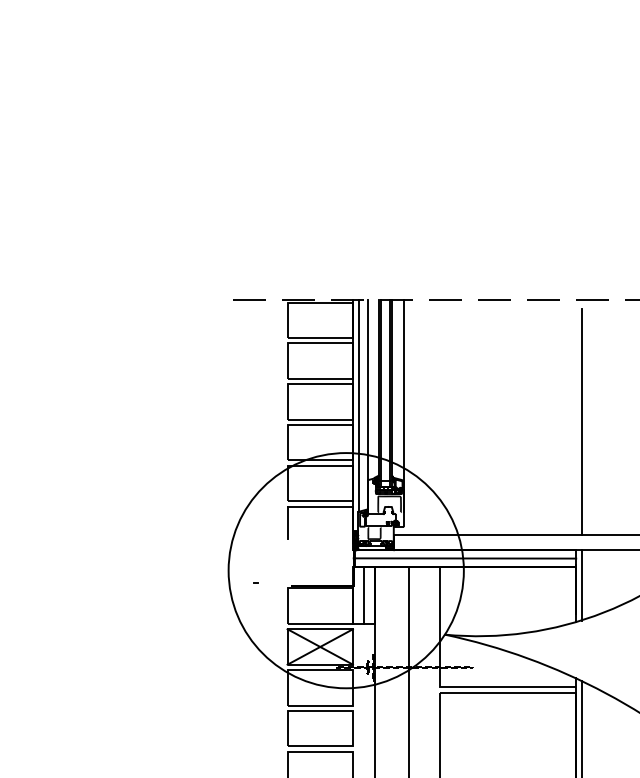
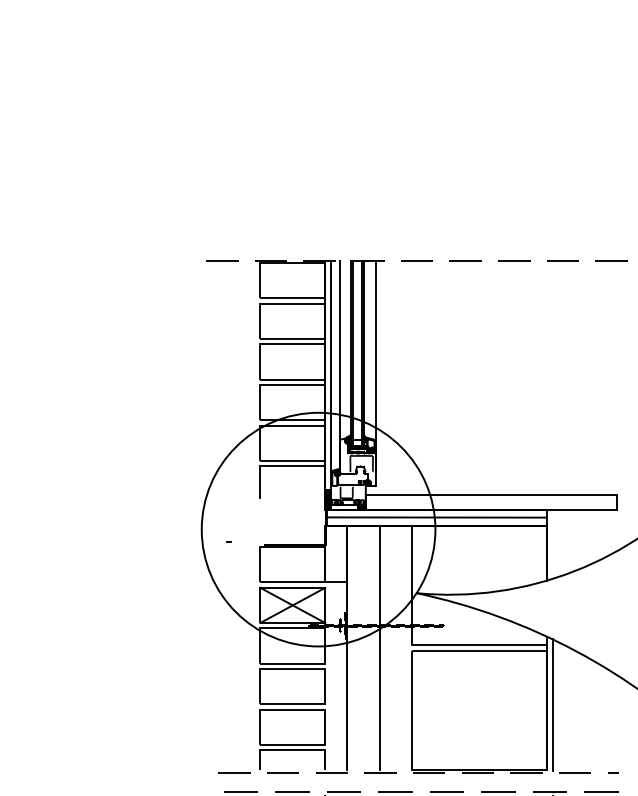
line: (581, 422) -> (552, 382), removed
line: (581, 585) -> (552, 544), removed
line: (364, 594) -> (336, 553), removed

